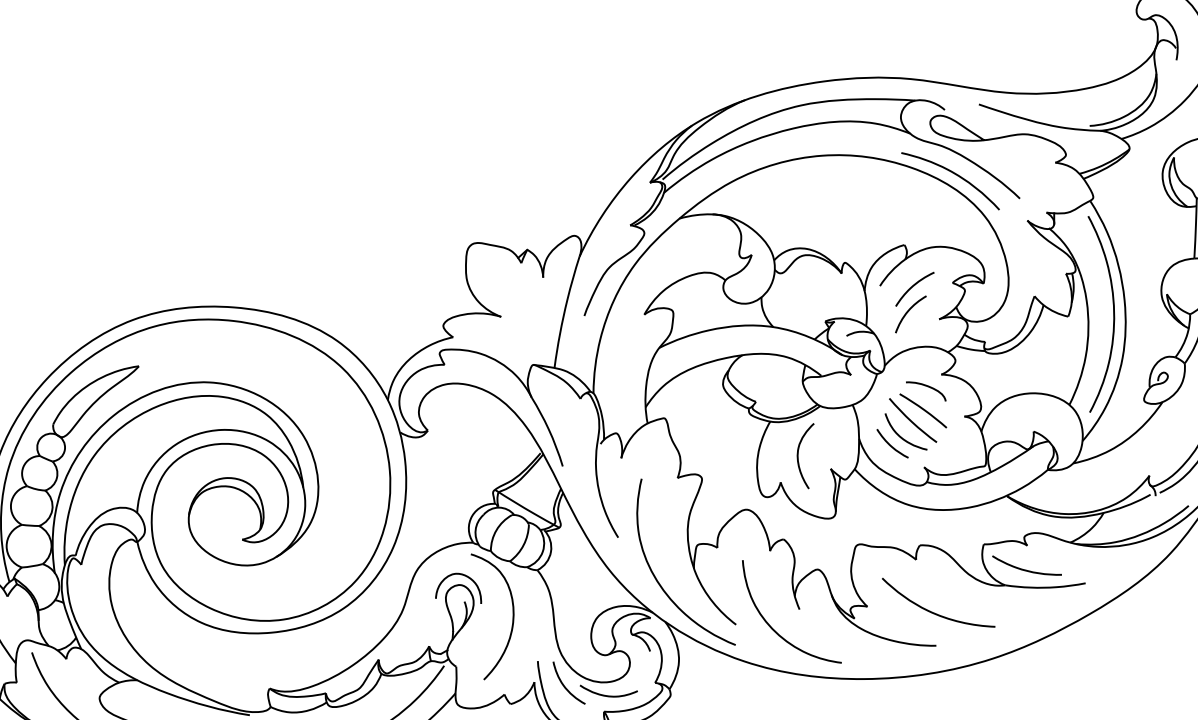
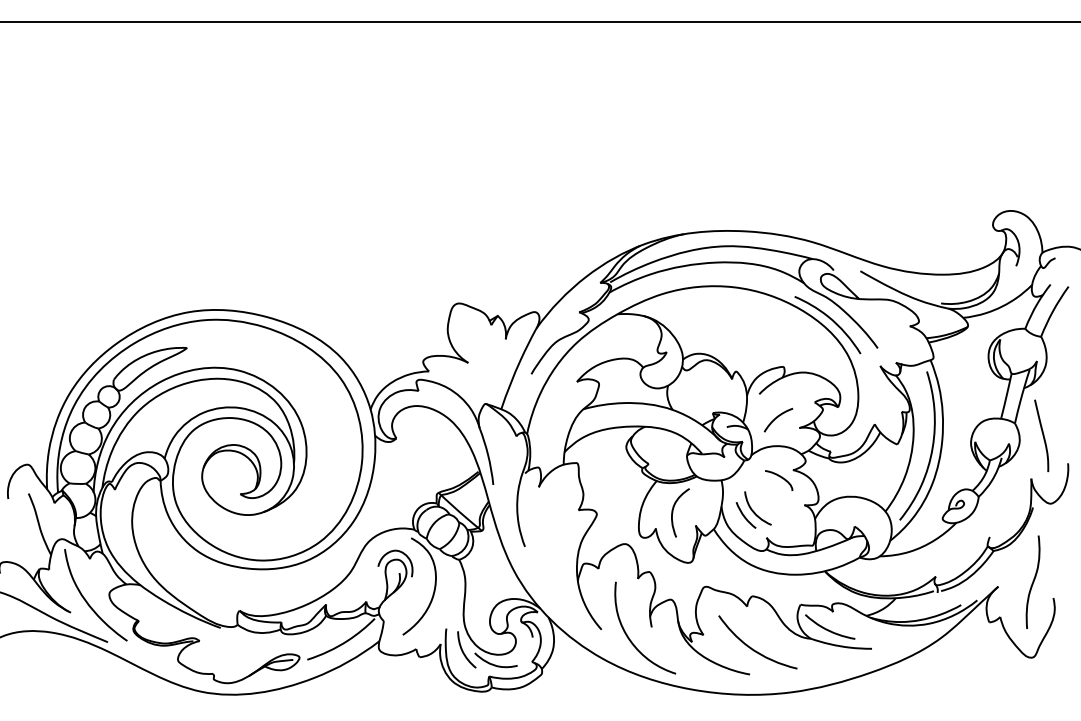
curve: (913, 287) -> (784, 400), removed
part: (918, 417) -> (769, 499), removed
curve: (656, 577) -> (548, 582), removed

